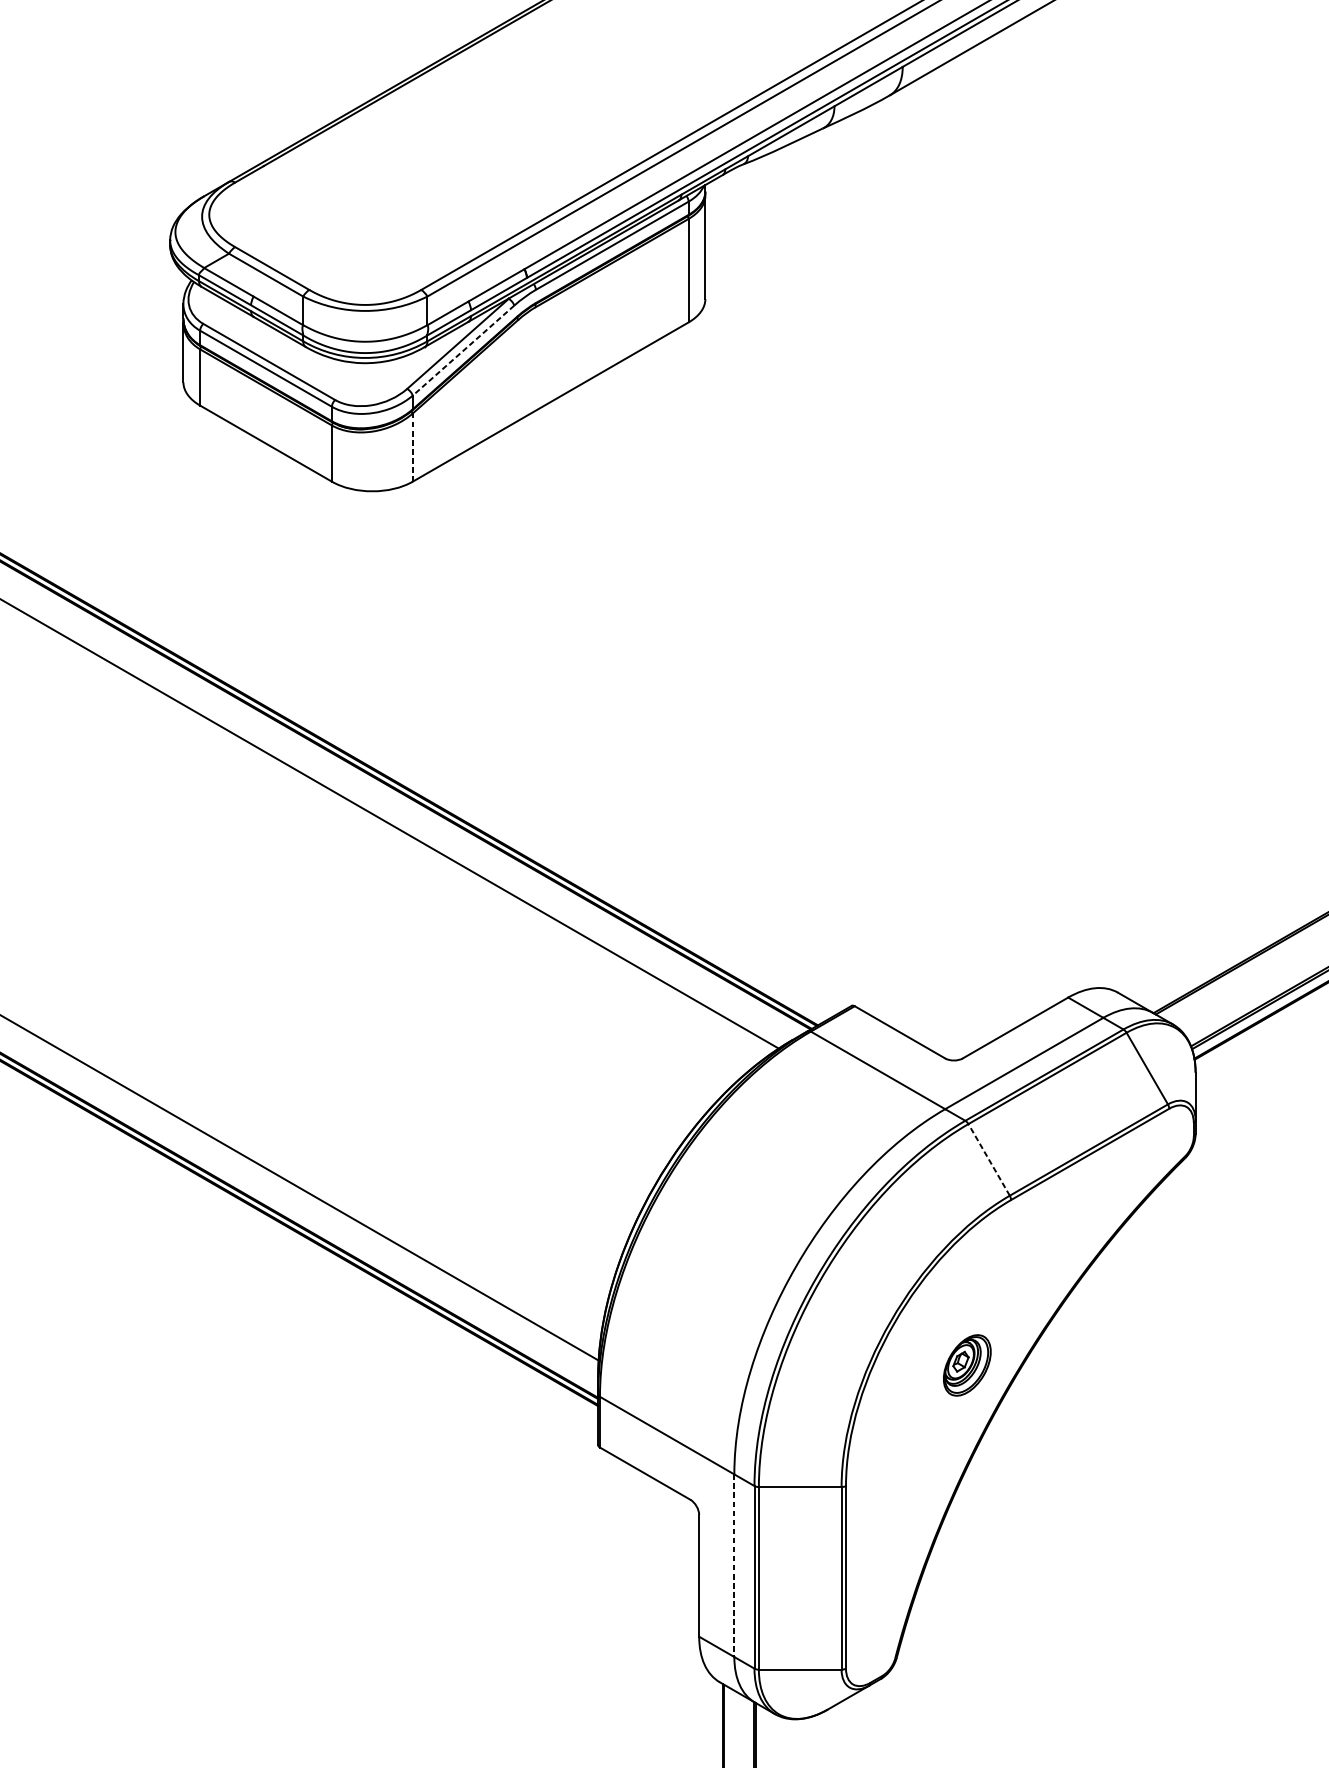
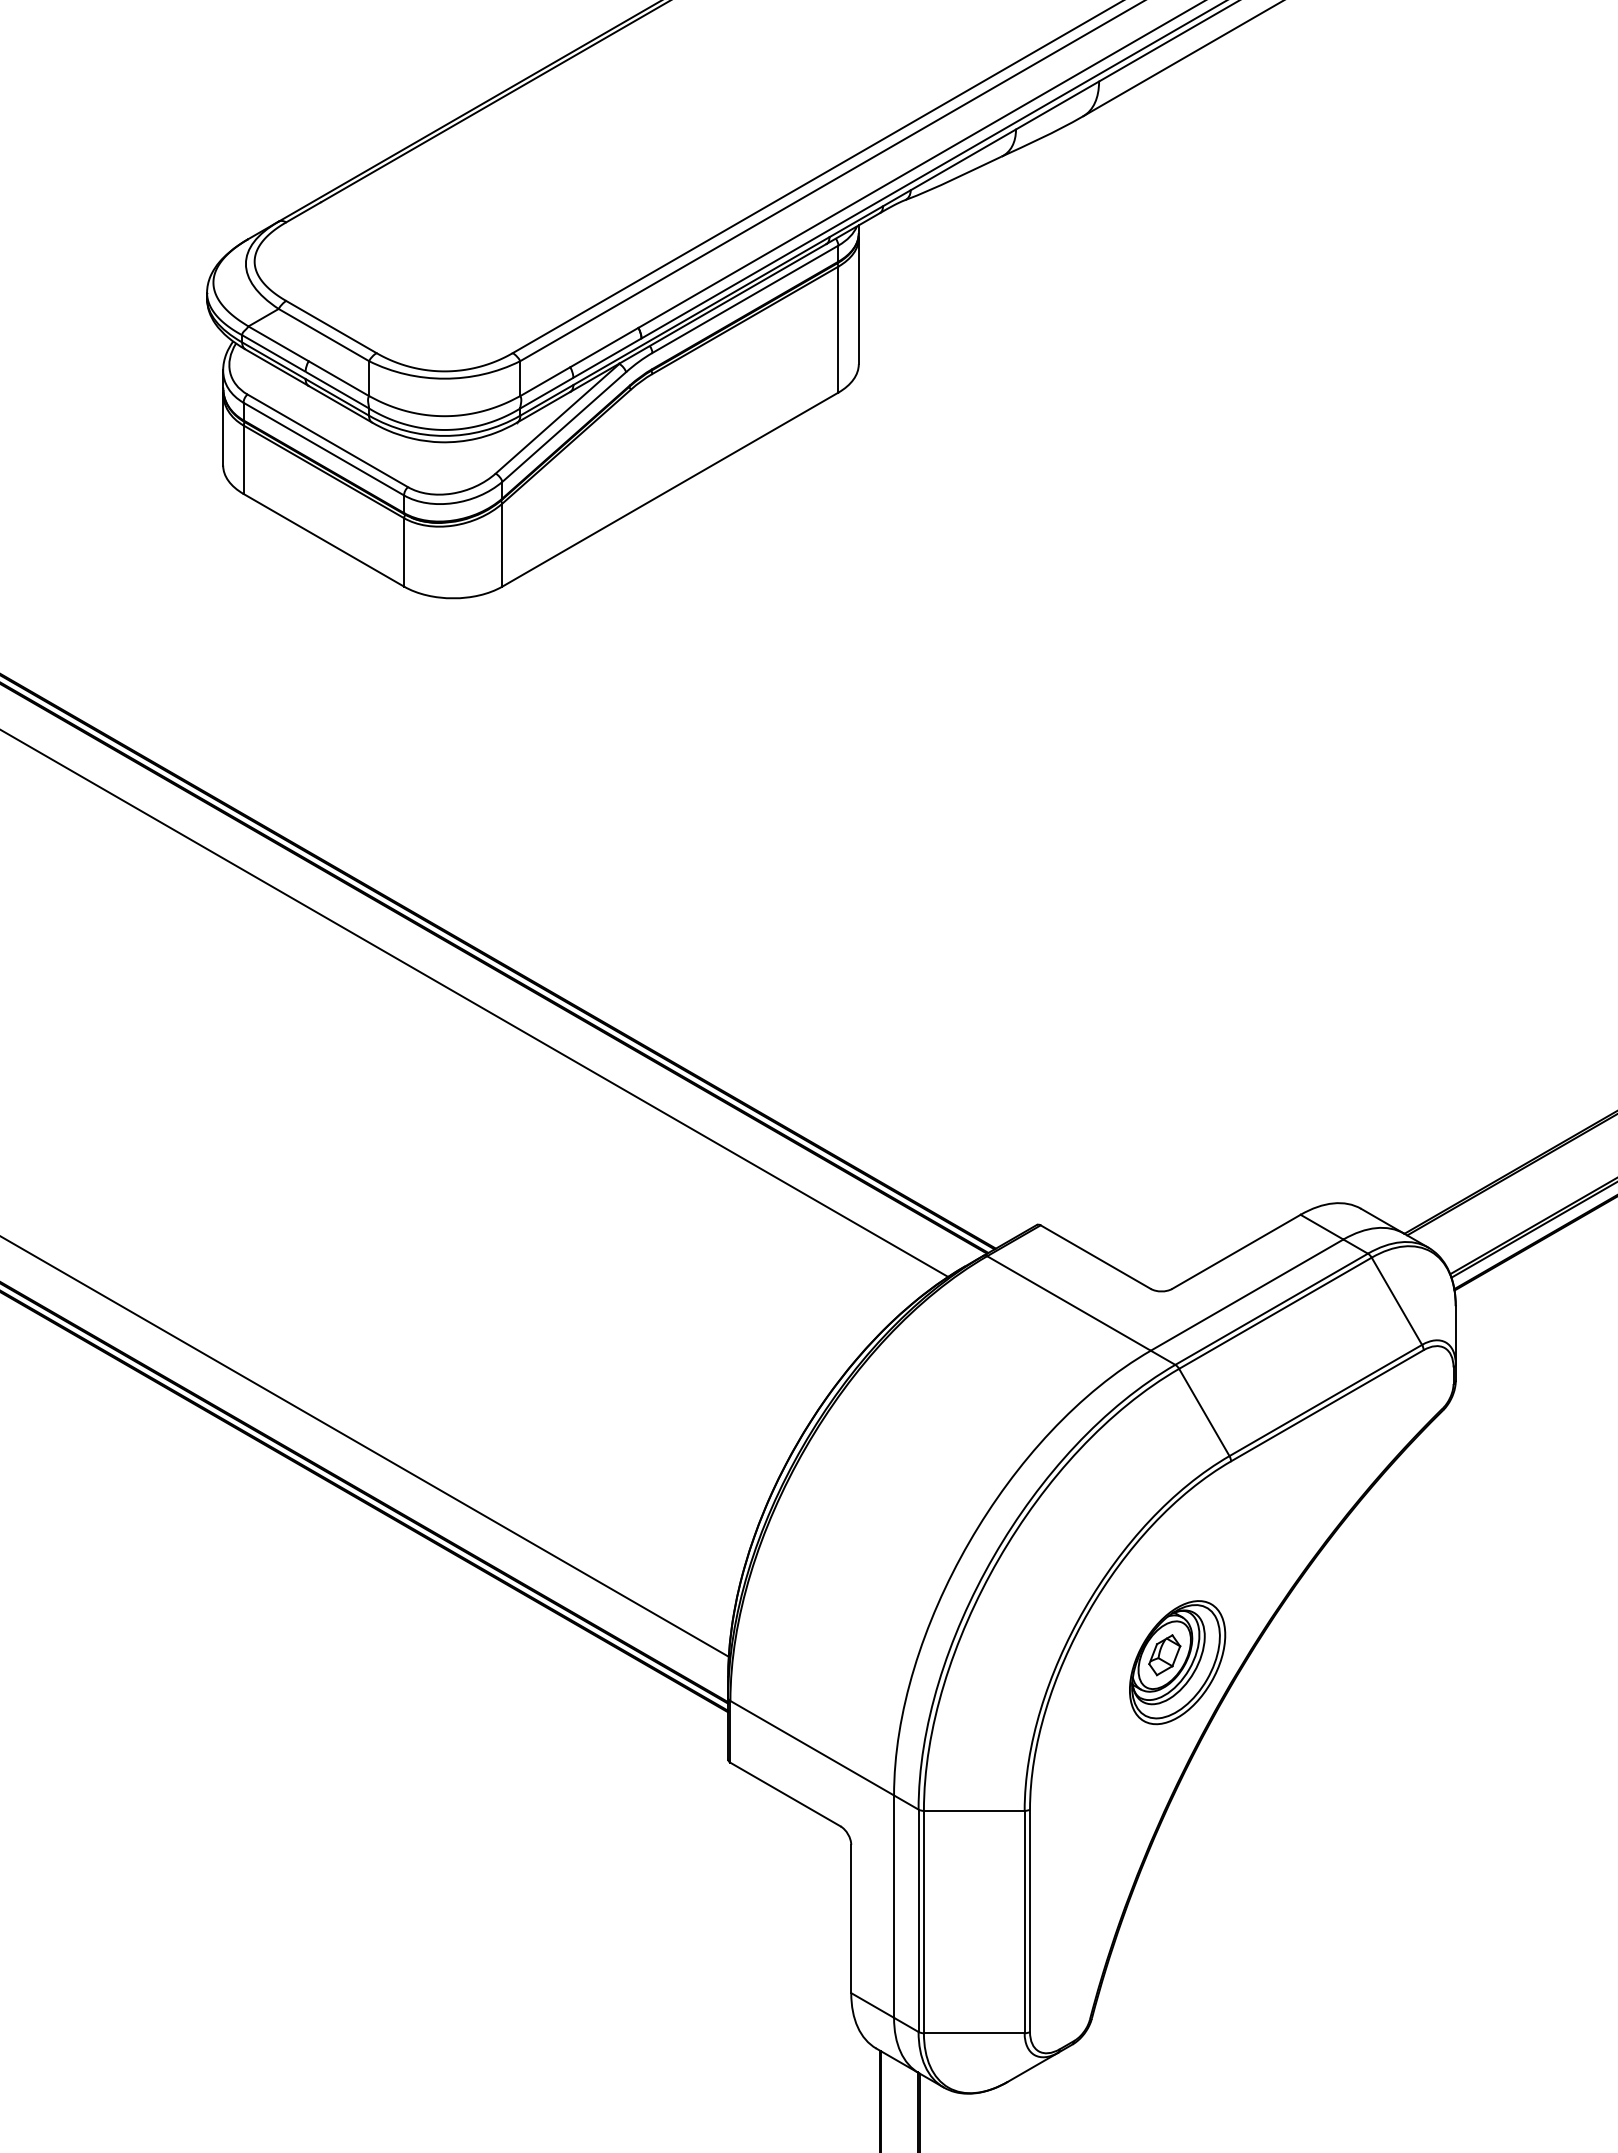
line: (463, 351) -> (564, 427), dashed -> solid
line: (412, 447) -> (502, 545), dashed -> solid
line: (989, 1159) -> (1204, 1412), dashed -> solid
part: (967, 1365) -> (1177, 1662), size x1.67
line: (734, 1566) -> (894, 1907), dashed -> solid

